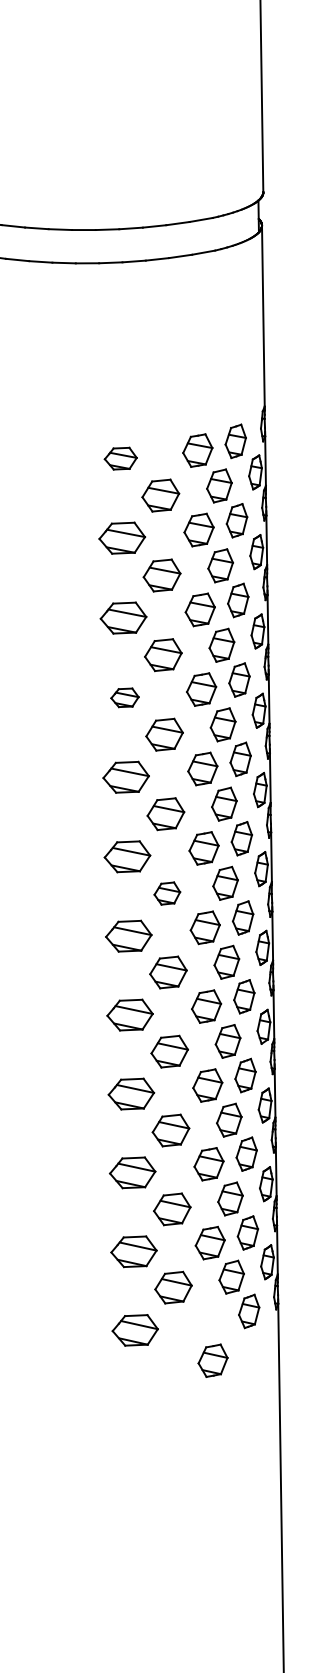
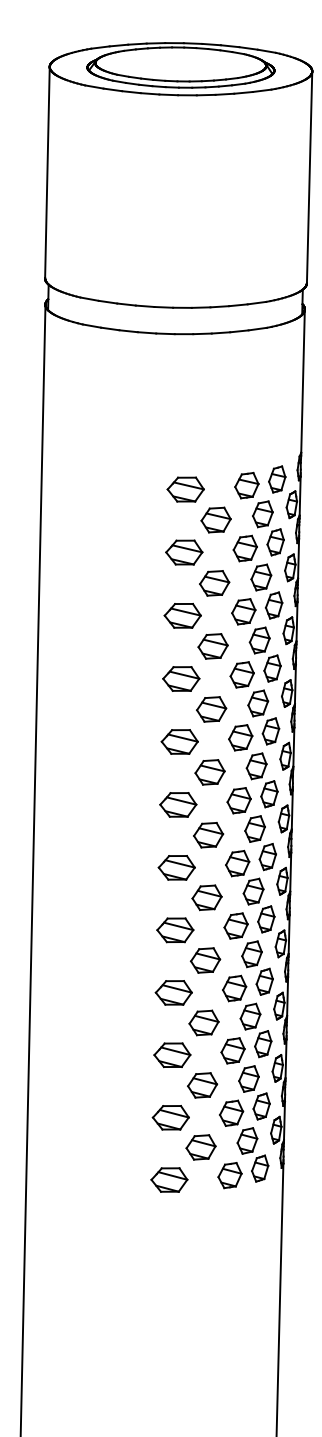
part: (120, 458) -> (185, 489), size x1.43
part: (125, 697) -> (181, 678), size x1.67
part: (167, 893) -> (208, 835), size x1.43
part: (212, 1360) -> (229, 1175), moved

